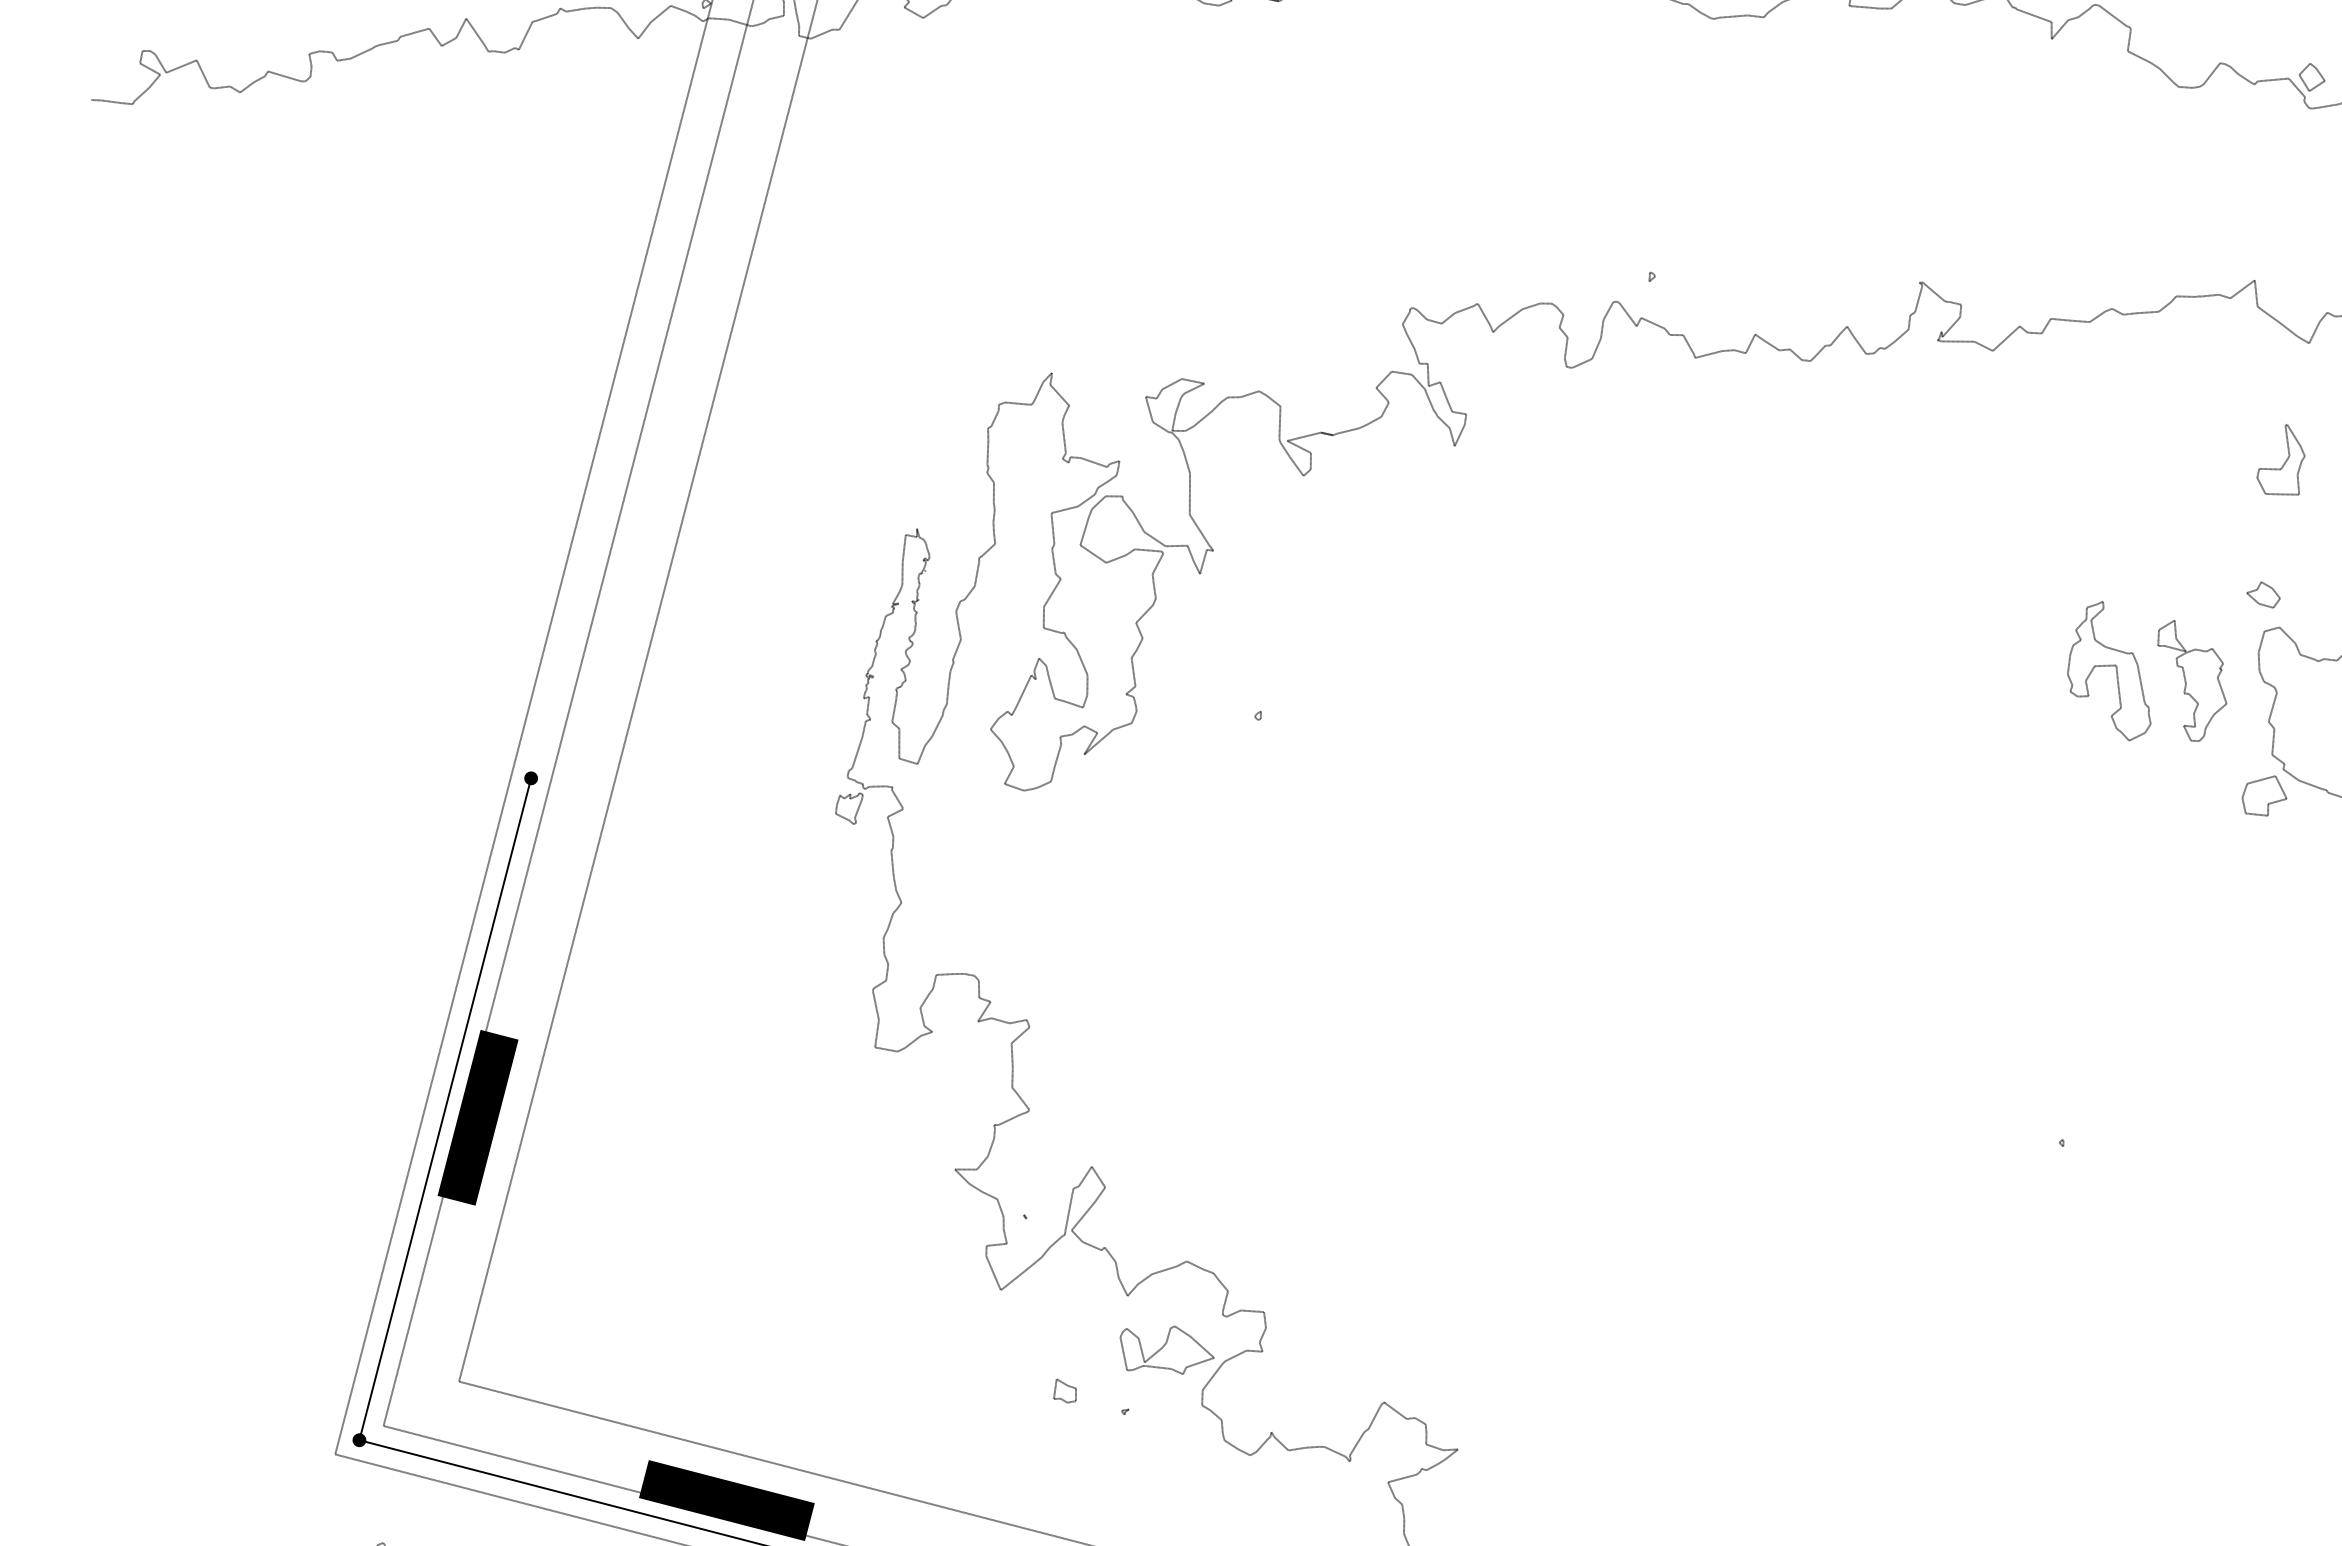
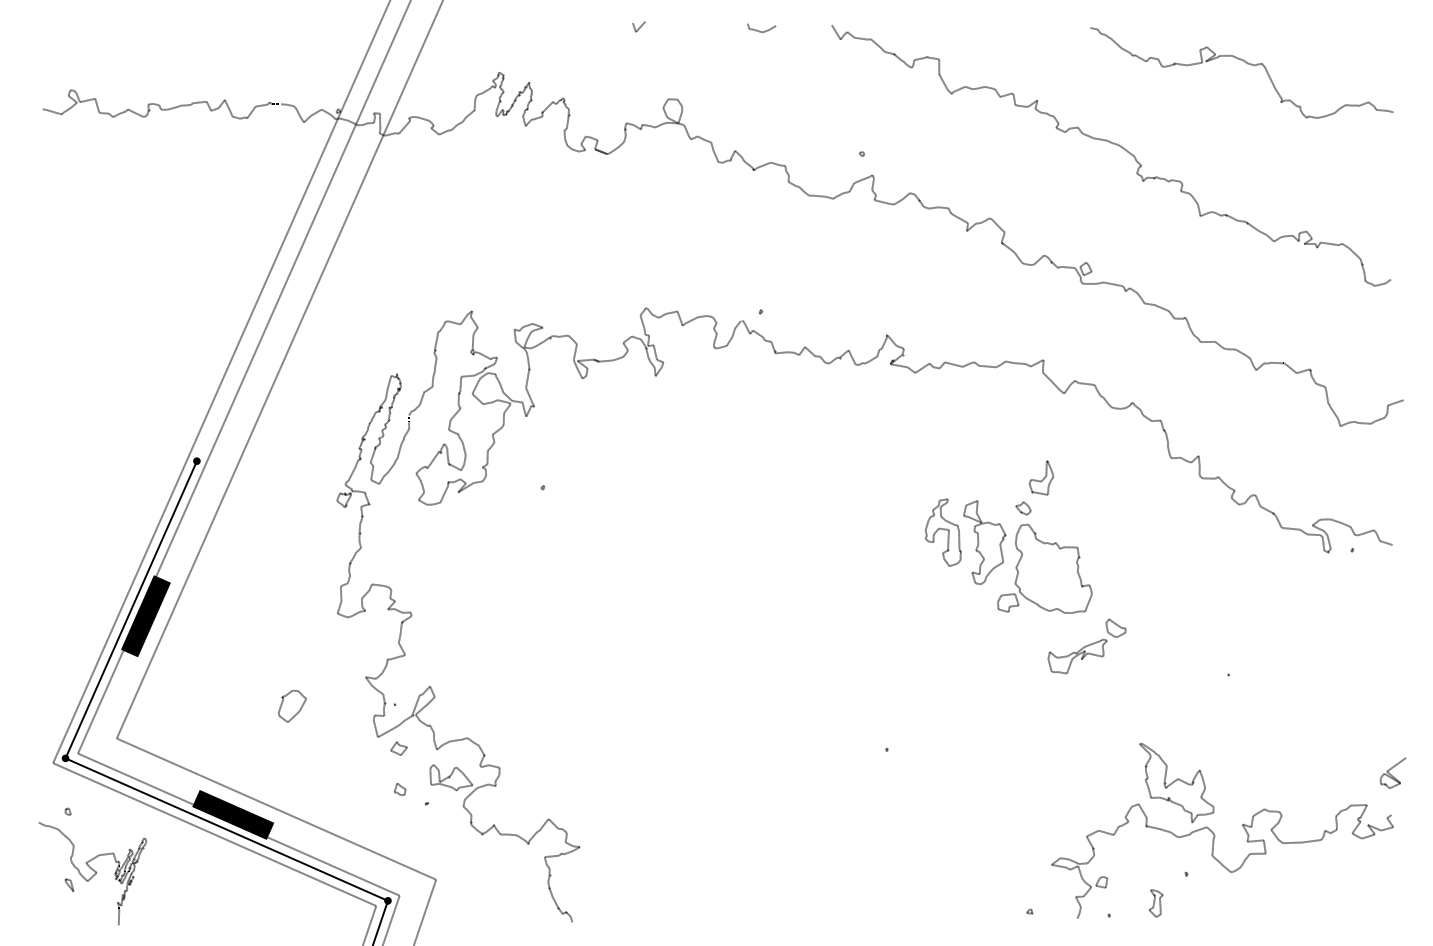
part: (2279, 460) -> (1041, 477), moved
part: (2194, 679) -> (984, 542), size x1.43
part: (813, 1255) -> (292, 706), added
part: (1047, 1306) -> (398, 748), added

